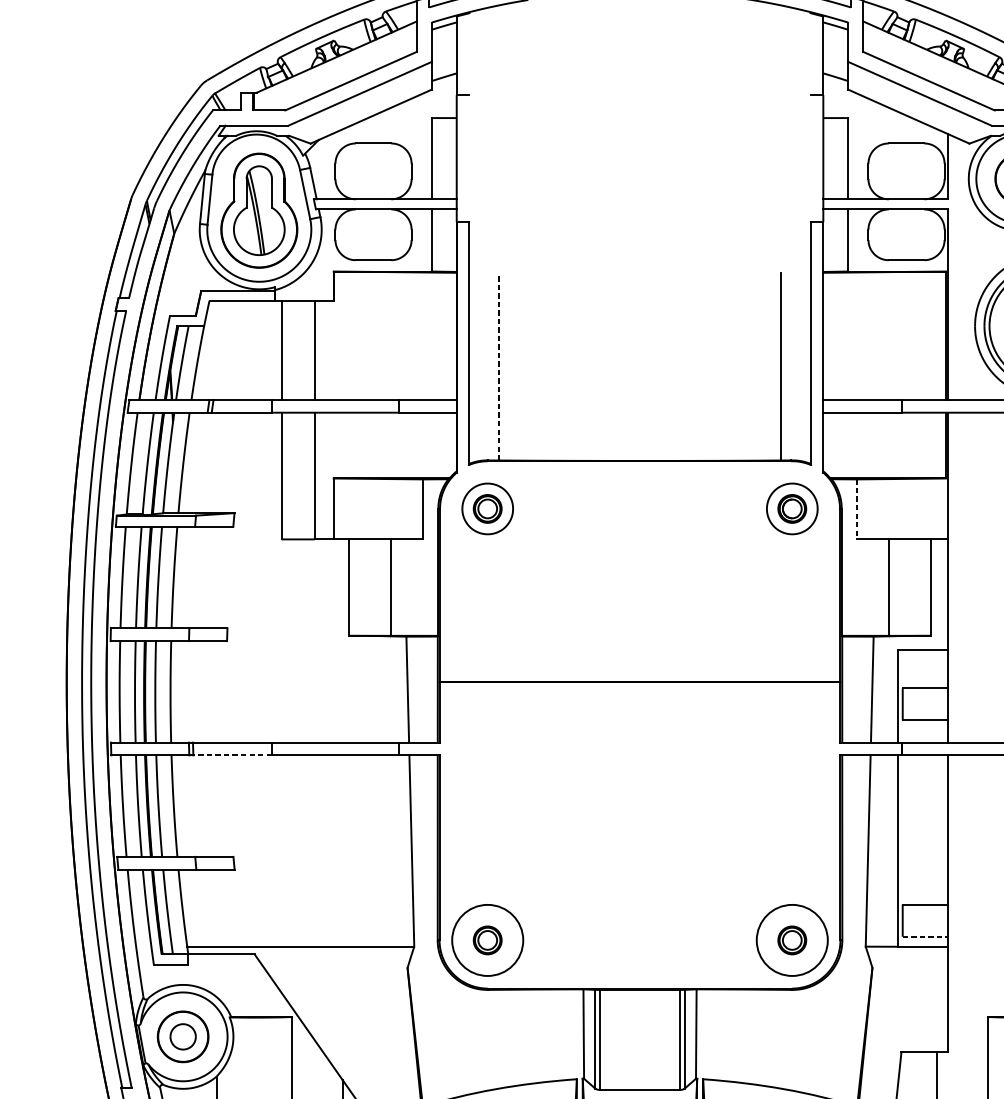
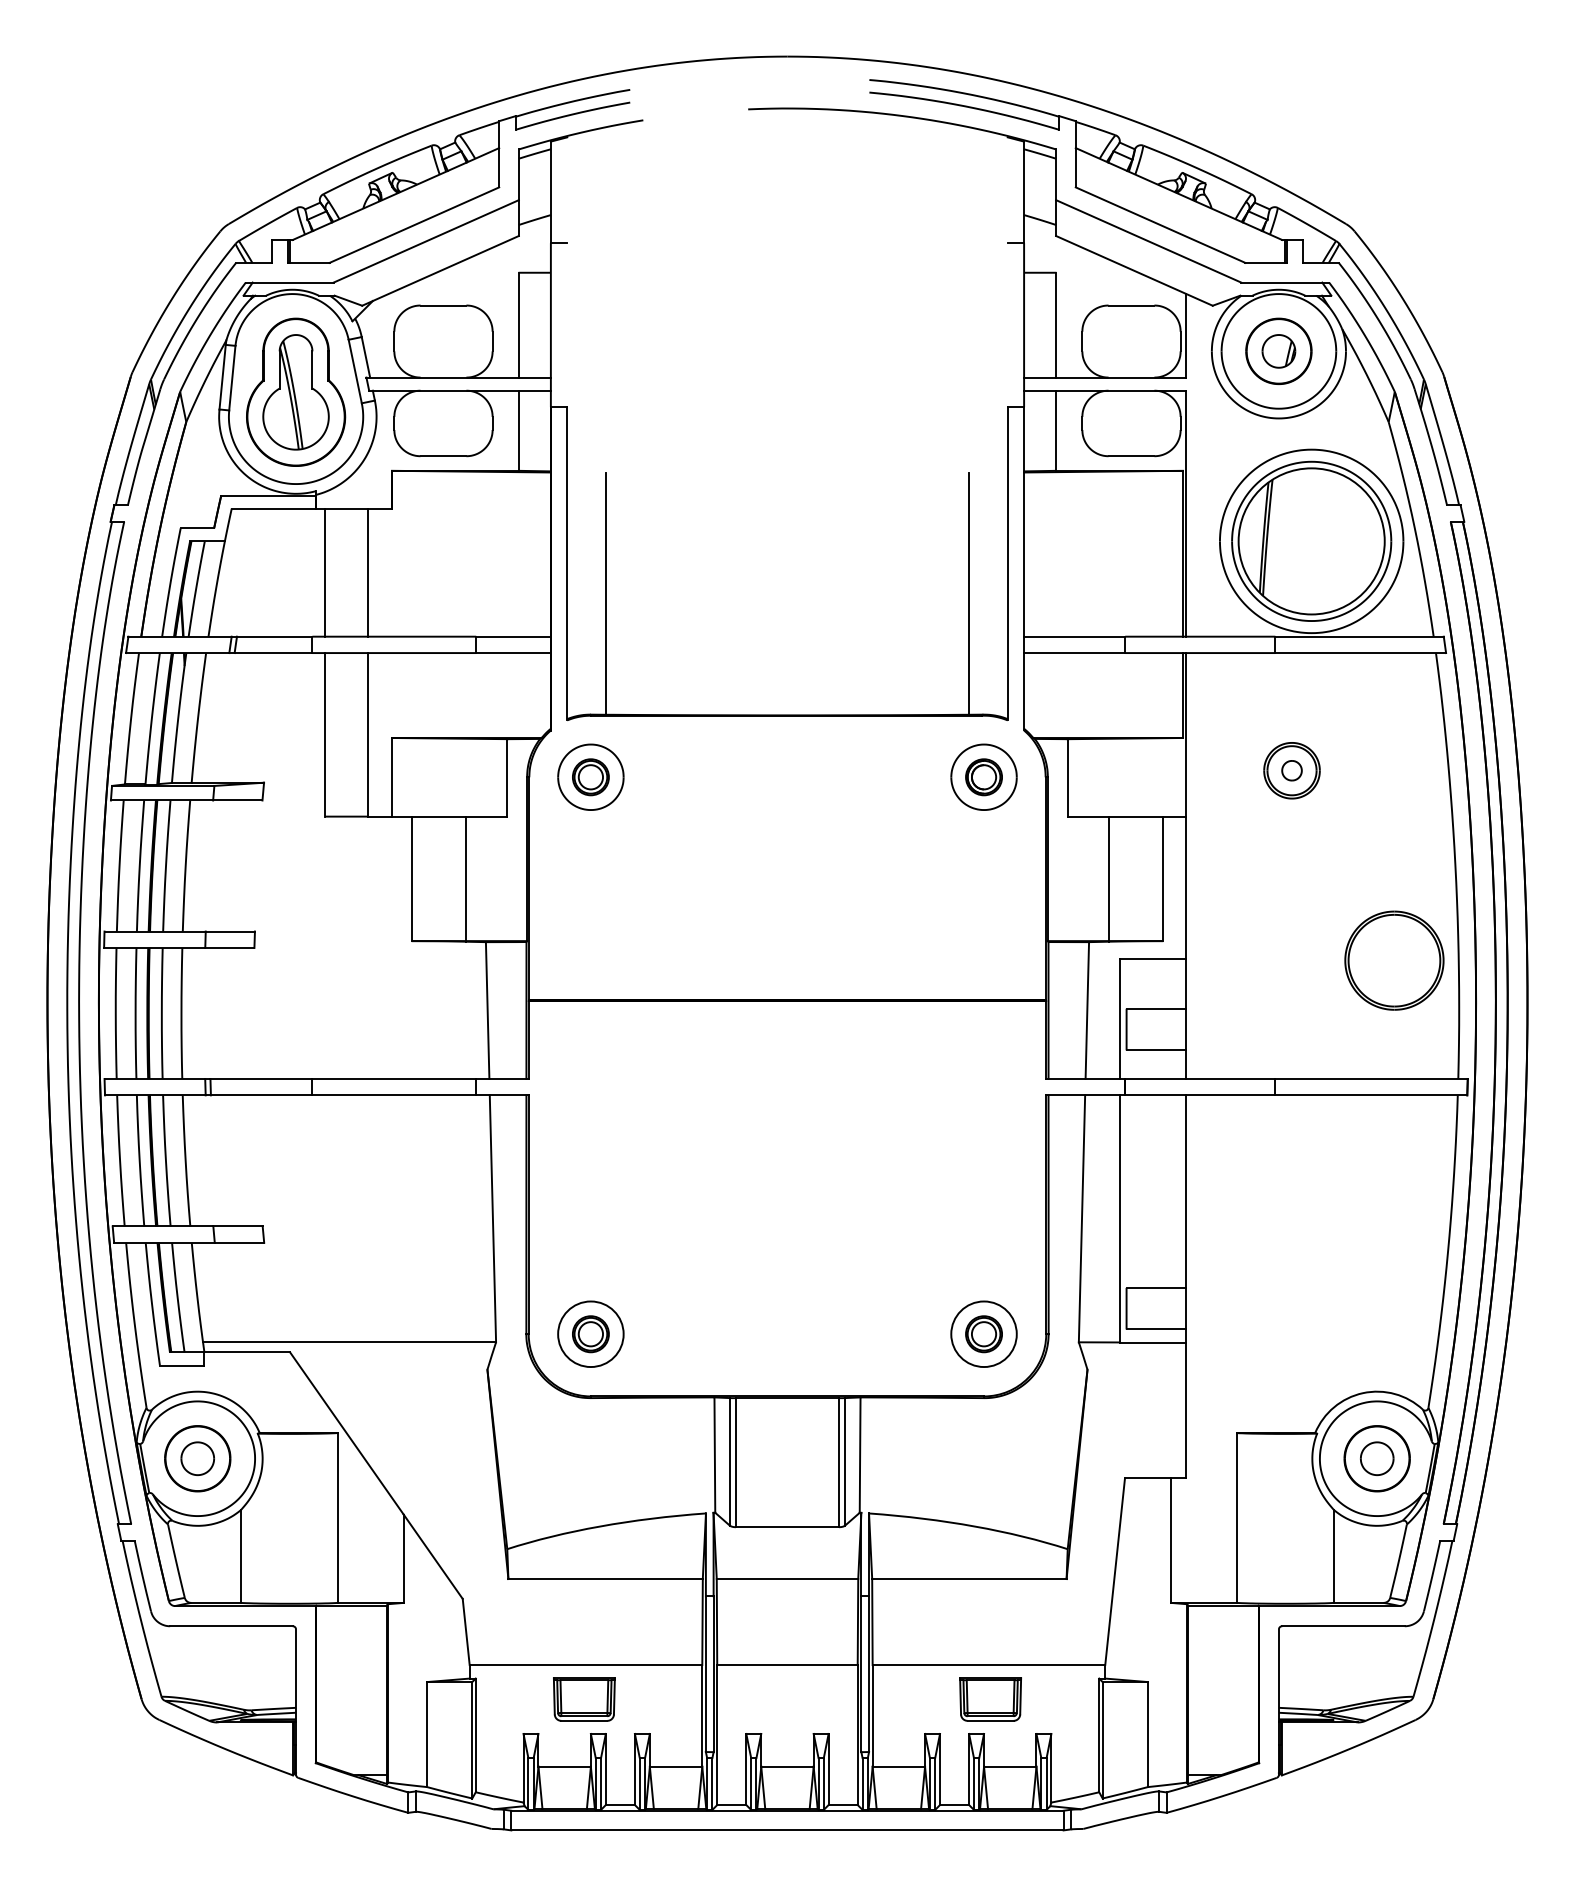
line: (499, 366) -> (605, 593), dashed -> solid
line: (856, 509) -> (1067, 777), dashed -> solid
line: (232, 755) -> (261, 1095), dashed -> solid
line: (925, 936) -> (1156, 1329), dashed -> solid
circle: (487, 940) -> (590, 1334), size x0.71
circle: (791, 940) -> (983, 1334), size x0.71

